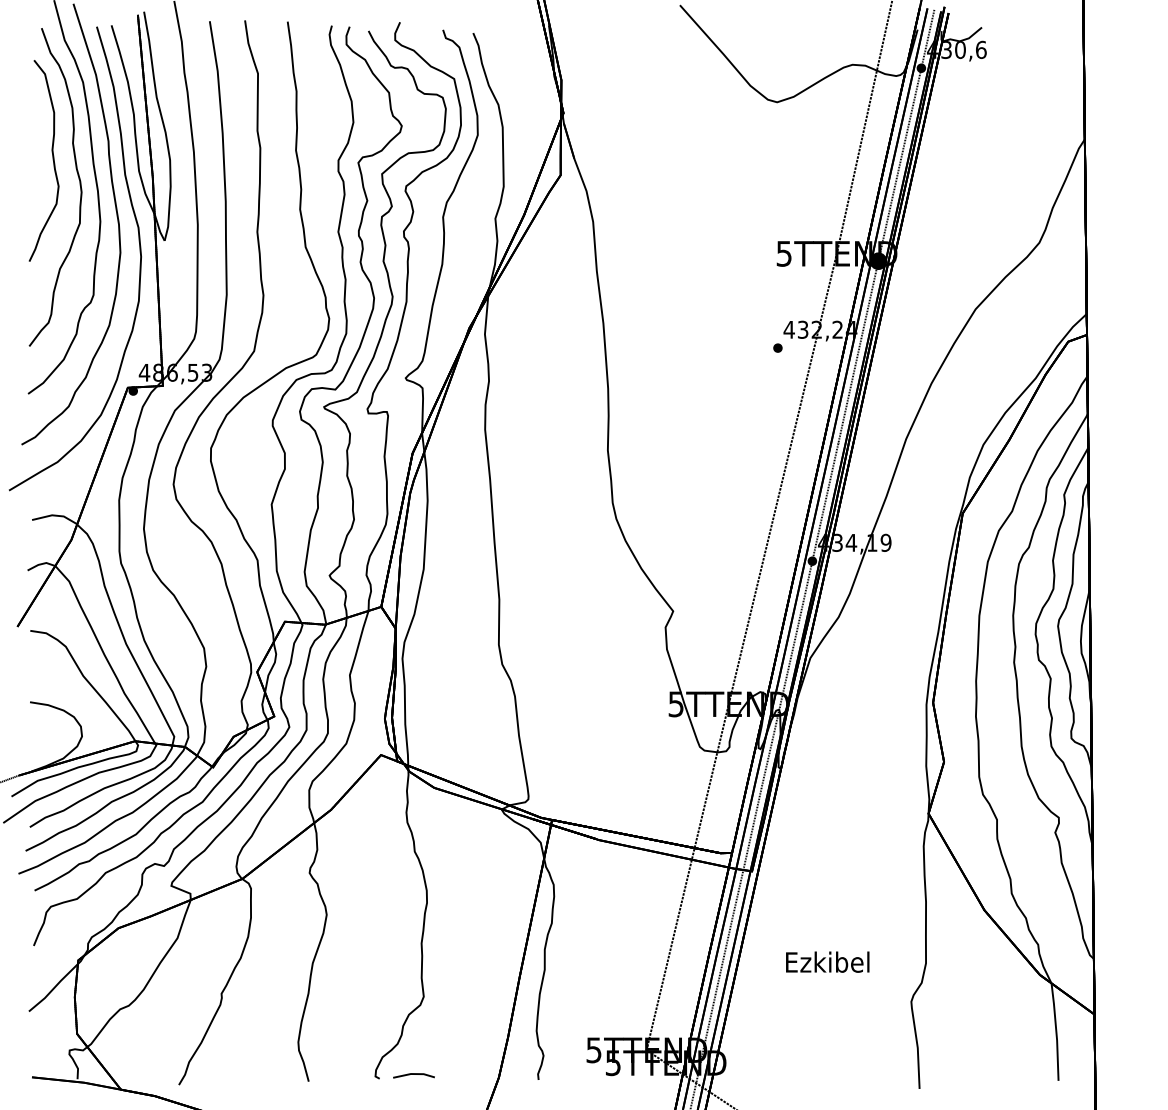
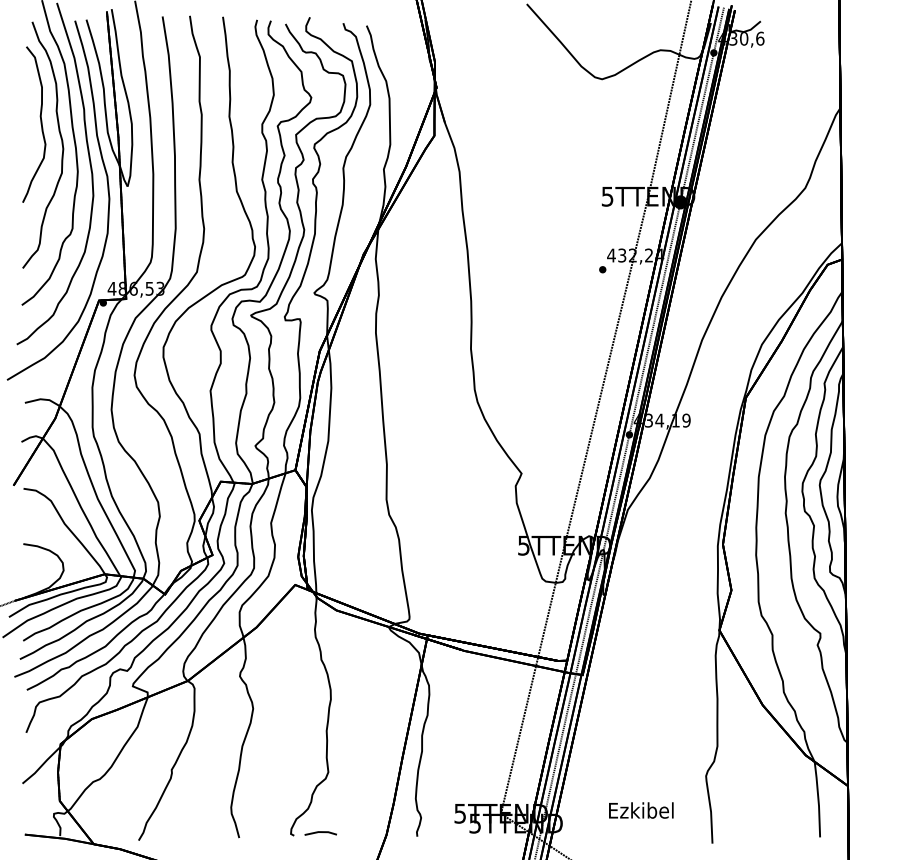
text: (827, 961) -> (641, 809), moved

